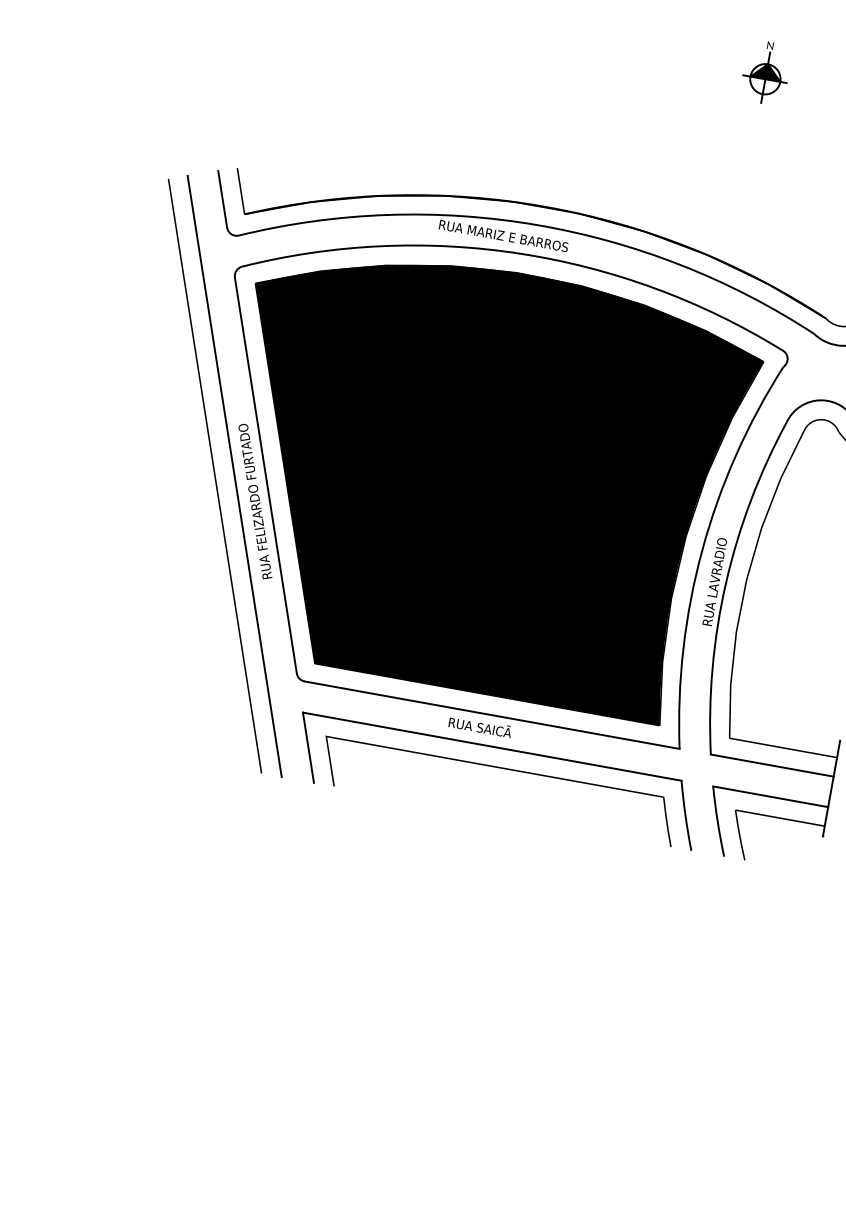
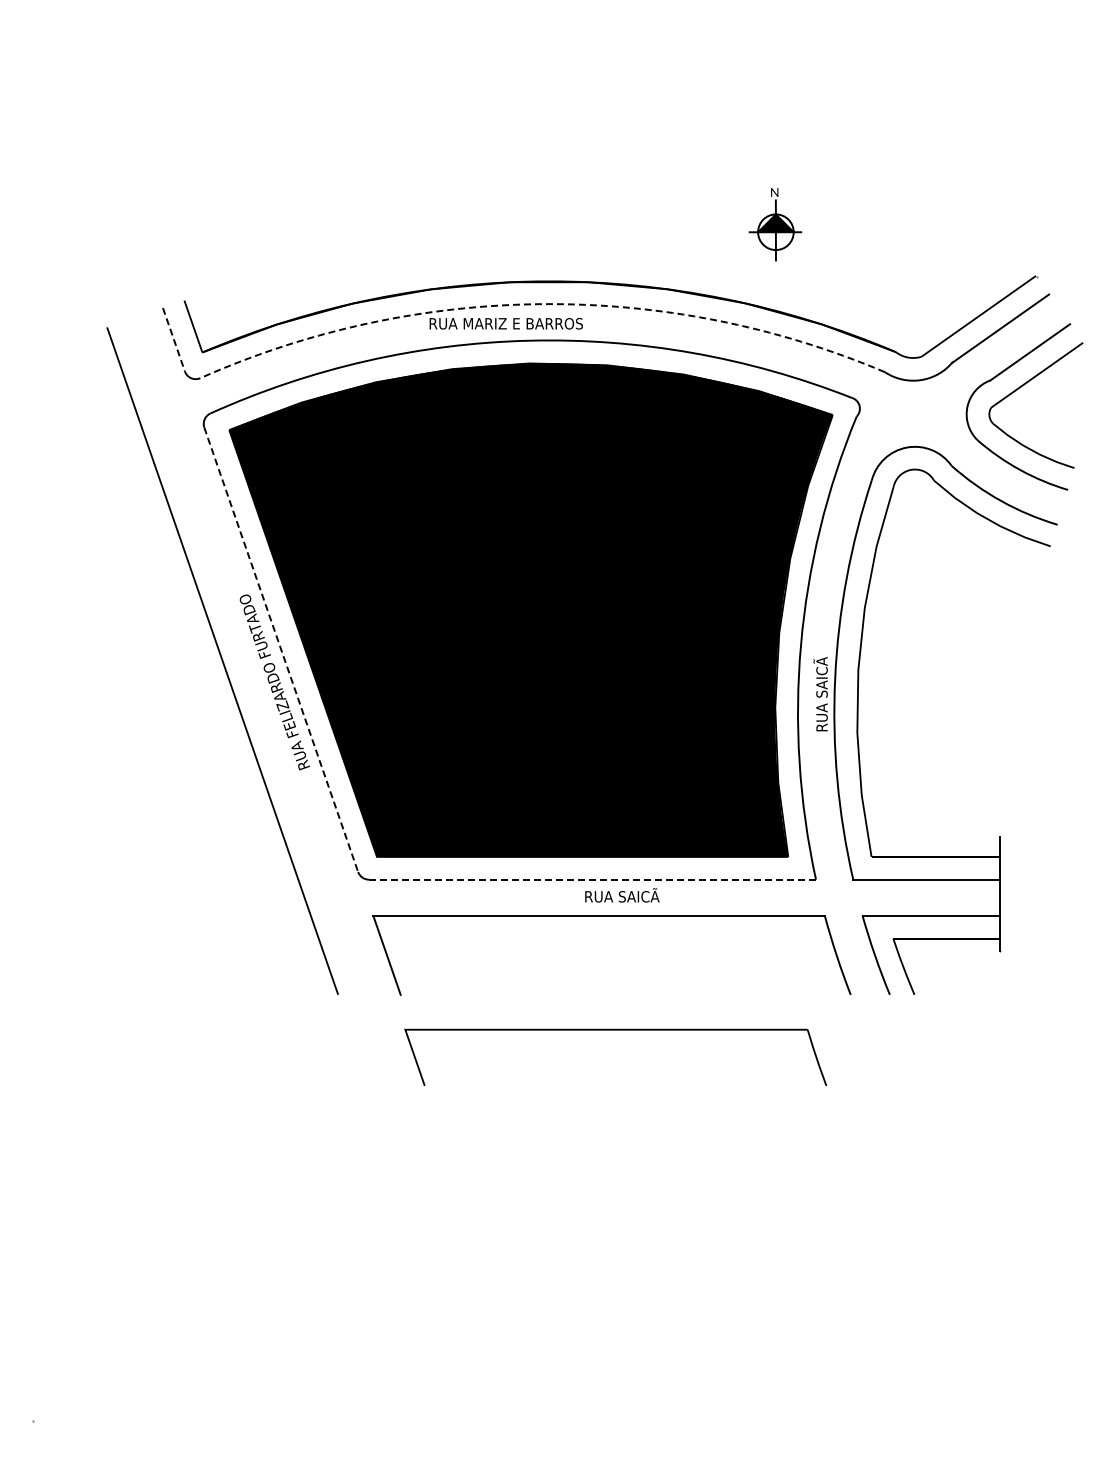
part: (766, 72) -> (775, 224), moved
line: (222, 199) -> (173, 339), solid -> dashed
arc: (536, 225) -> (541, 304), solid -> dashed
line: (234, 475) -> (245, 656), removed
line: (265, 476) -> (281, 650), solid -> dashed
text: (716, 567) -> (820, 662), RUA LAVRADIO -> RUA SAICÃ
line: (492, 715) -> (592, 879), solid -> dashed
text: (480, 726) -> (622, 895), moved
curve: (502, 768) -> (615, 1030), moved

